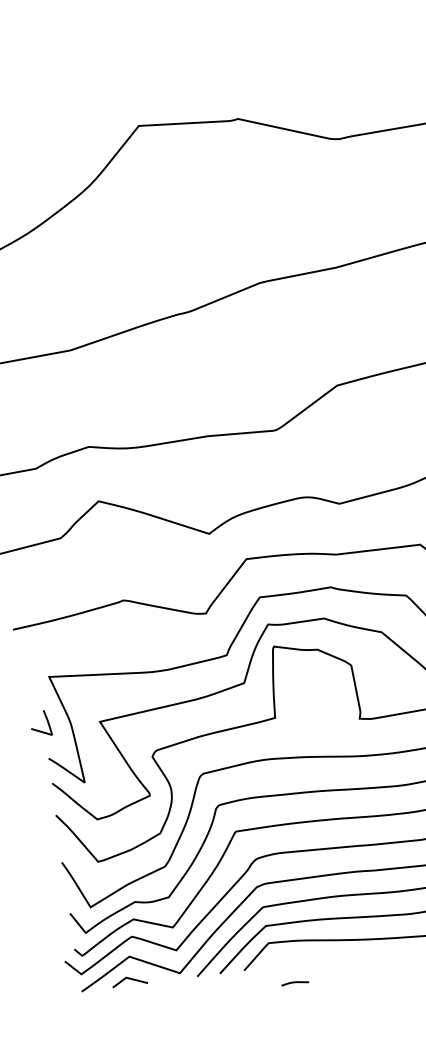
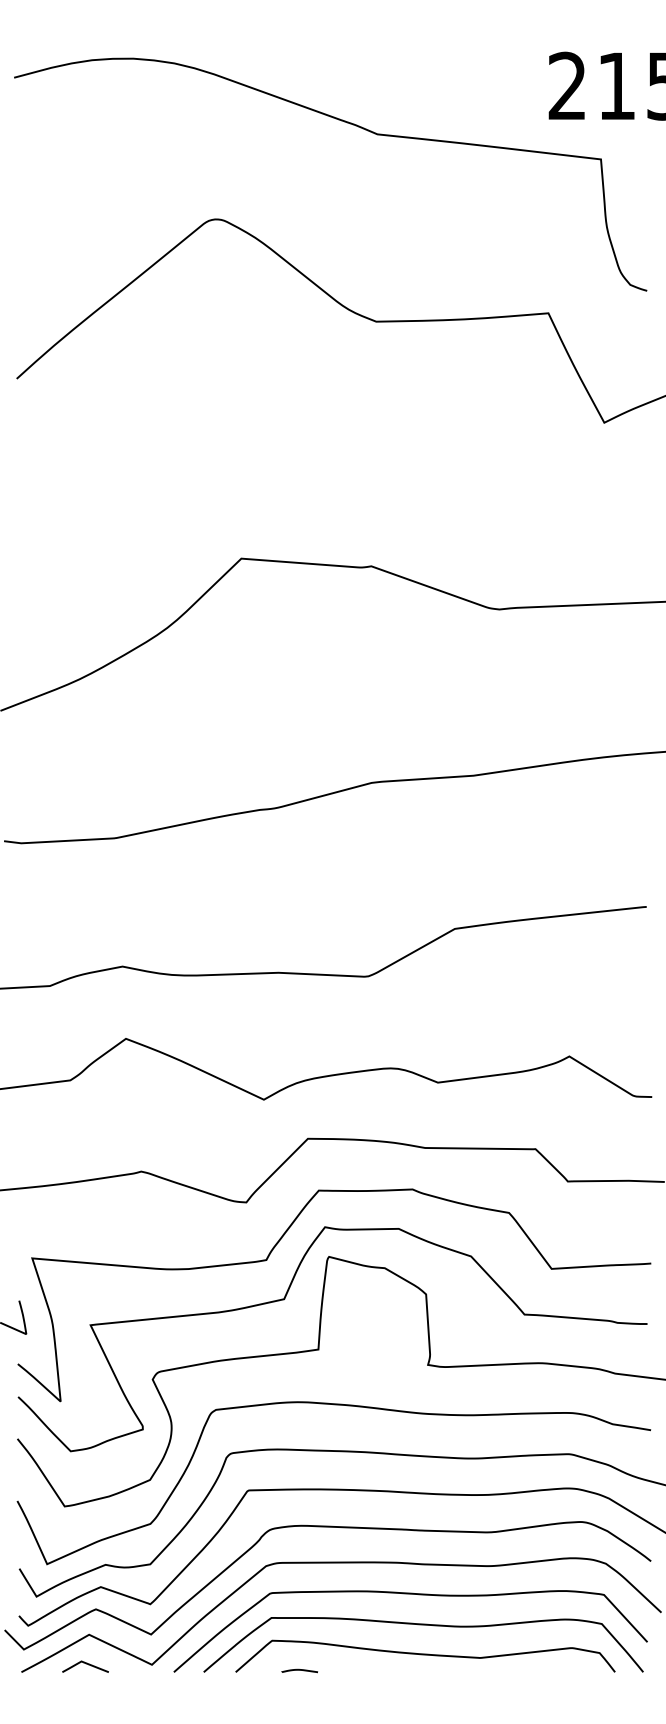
curve: (294, 982) -> (299, 1670), moved

